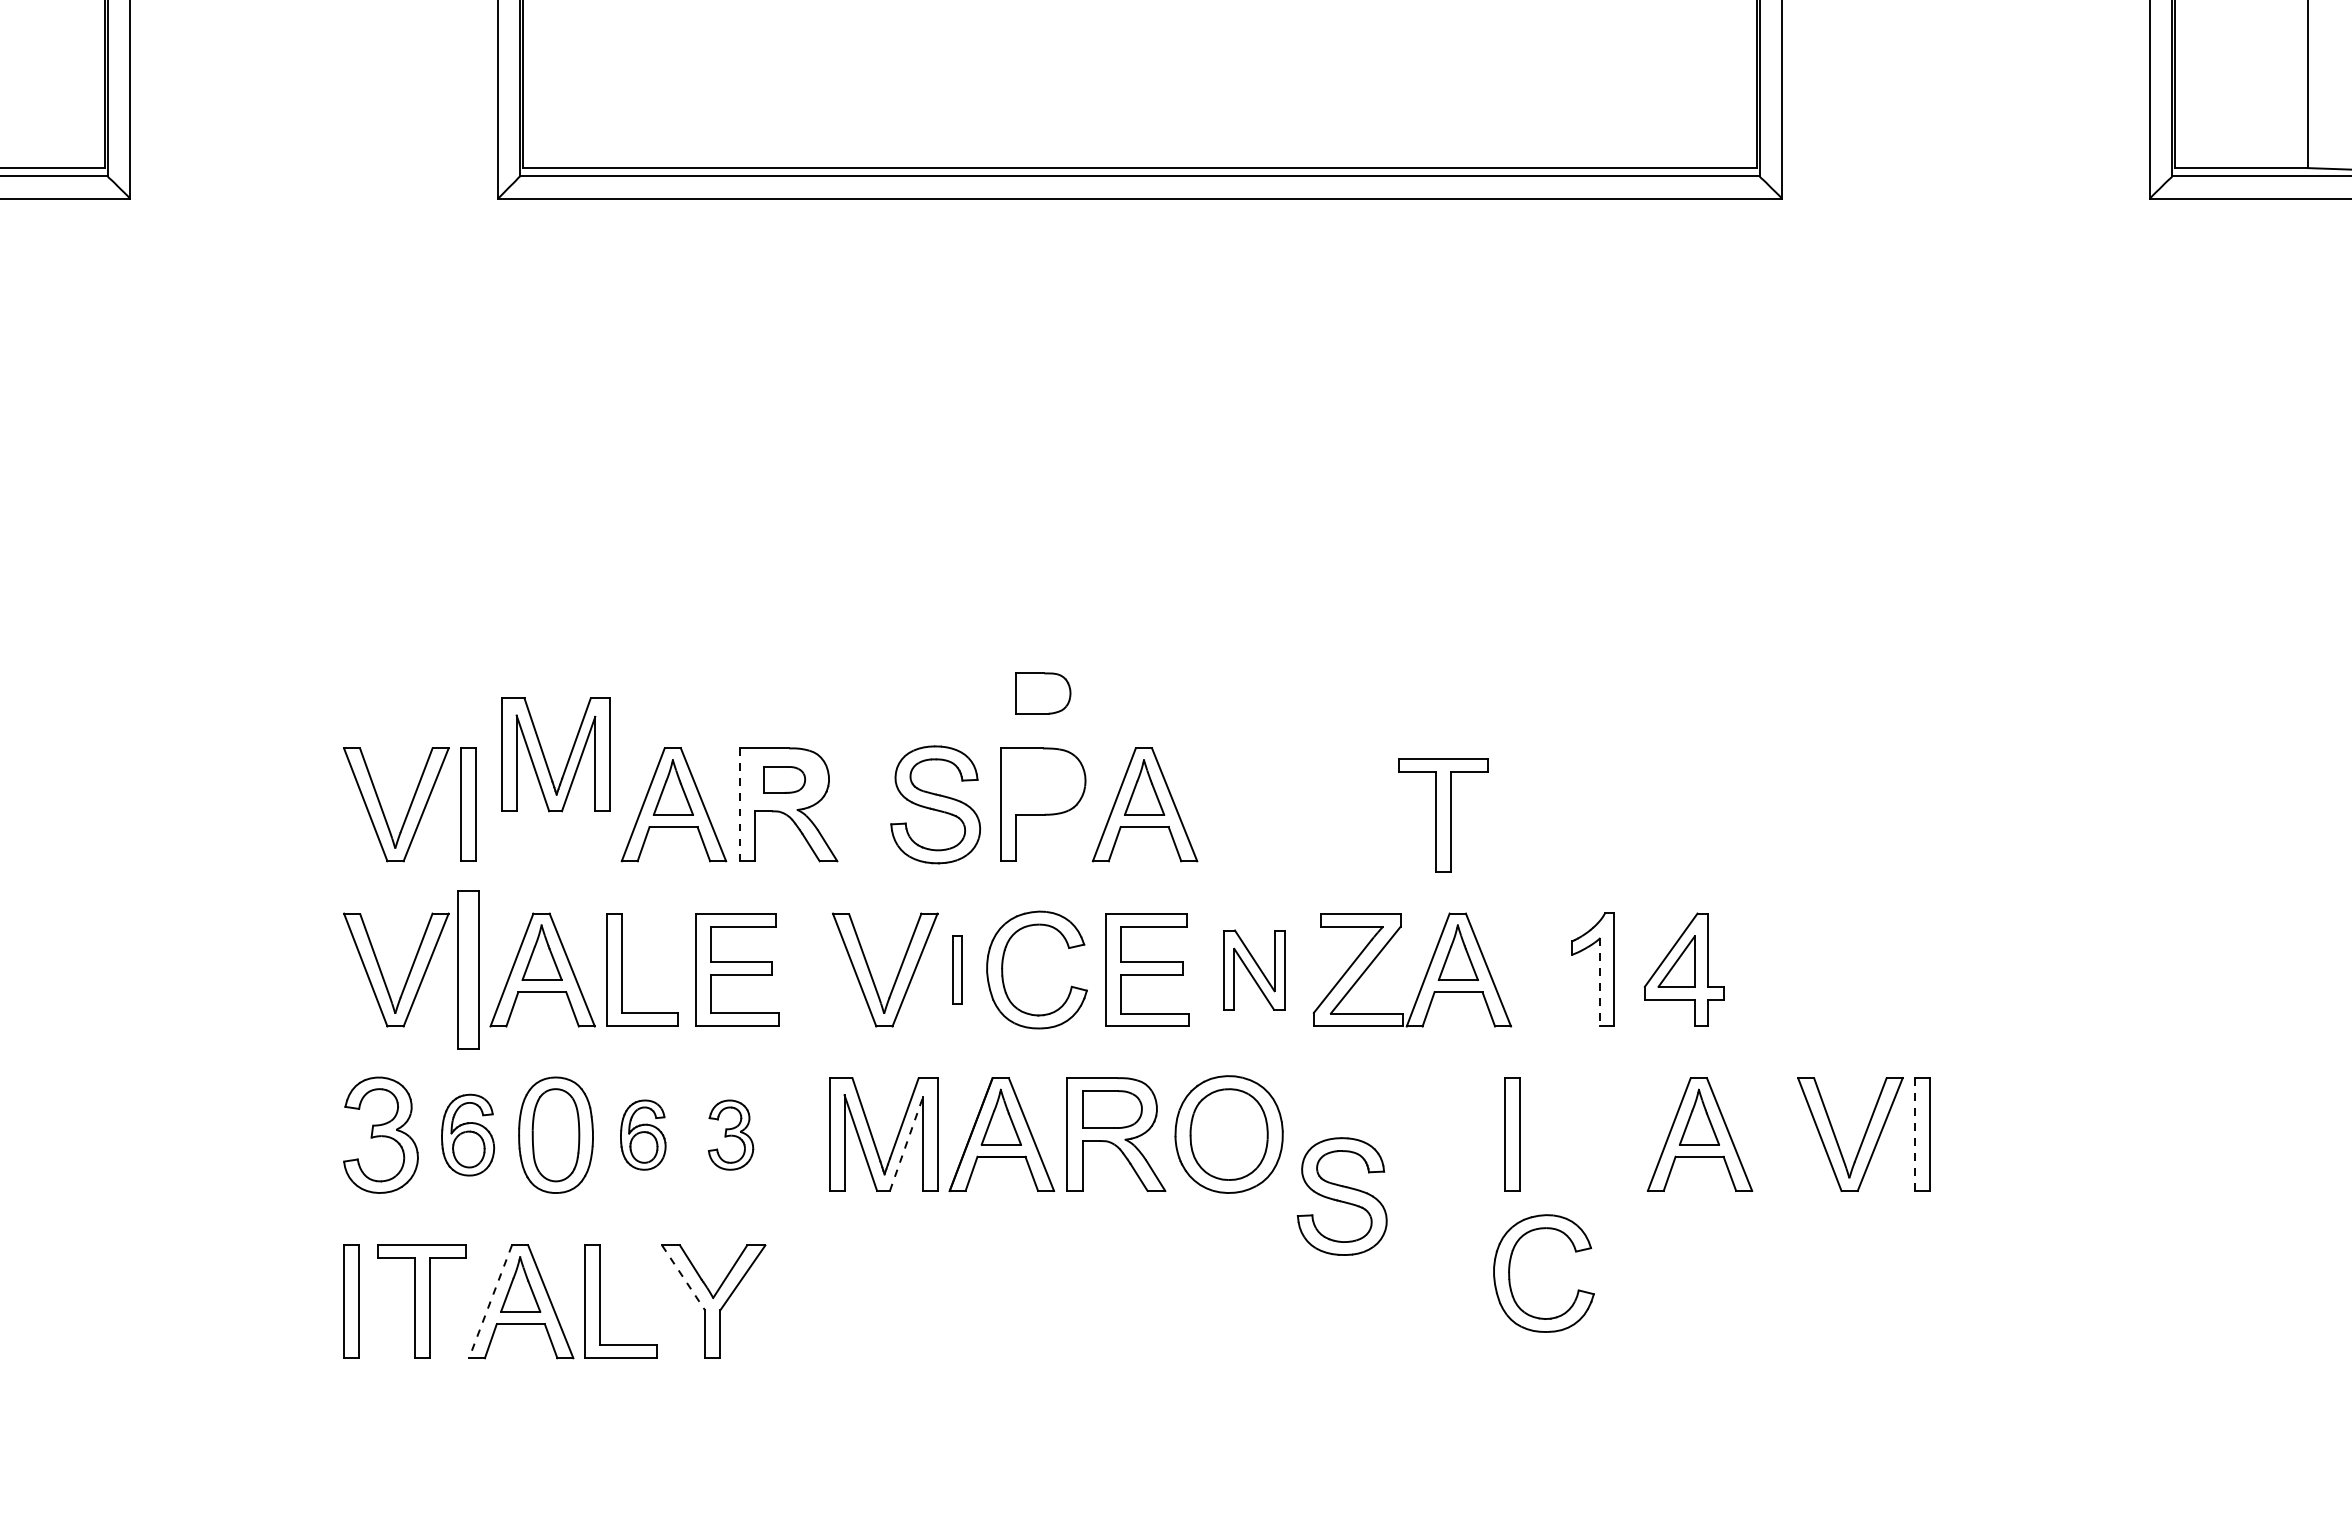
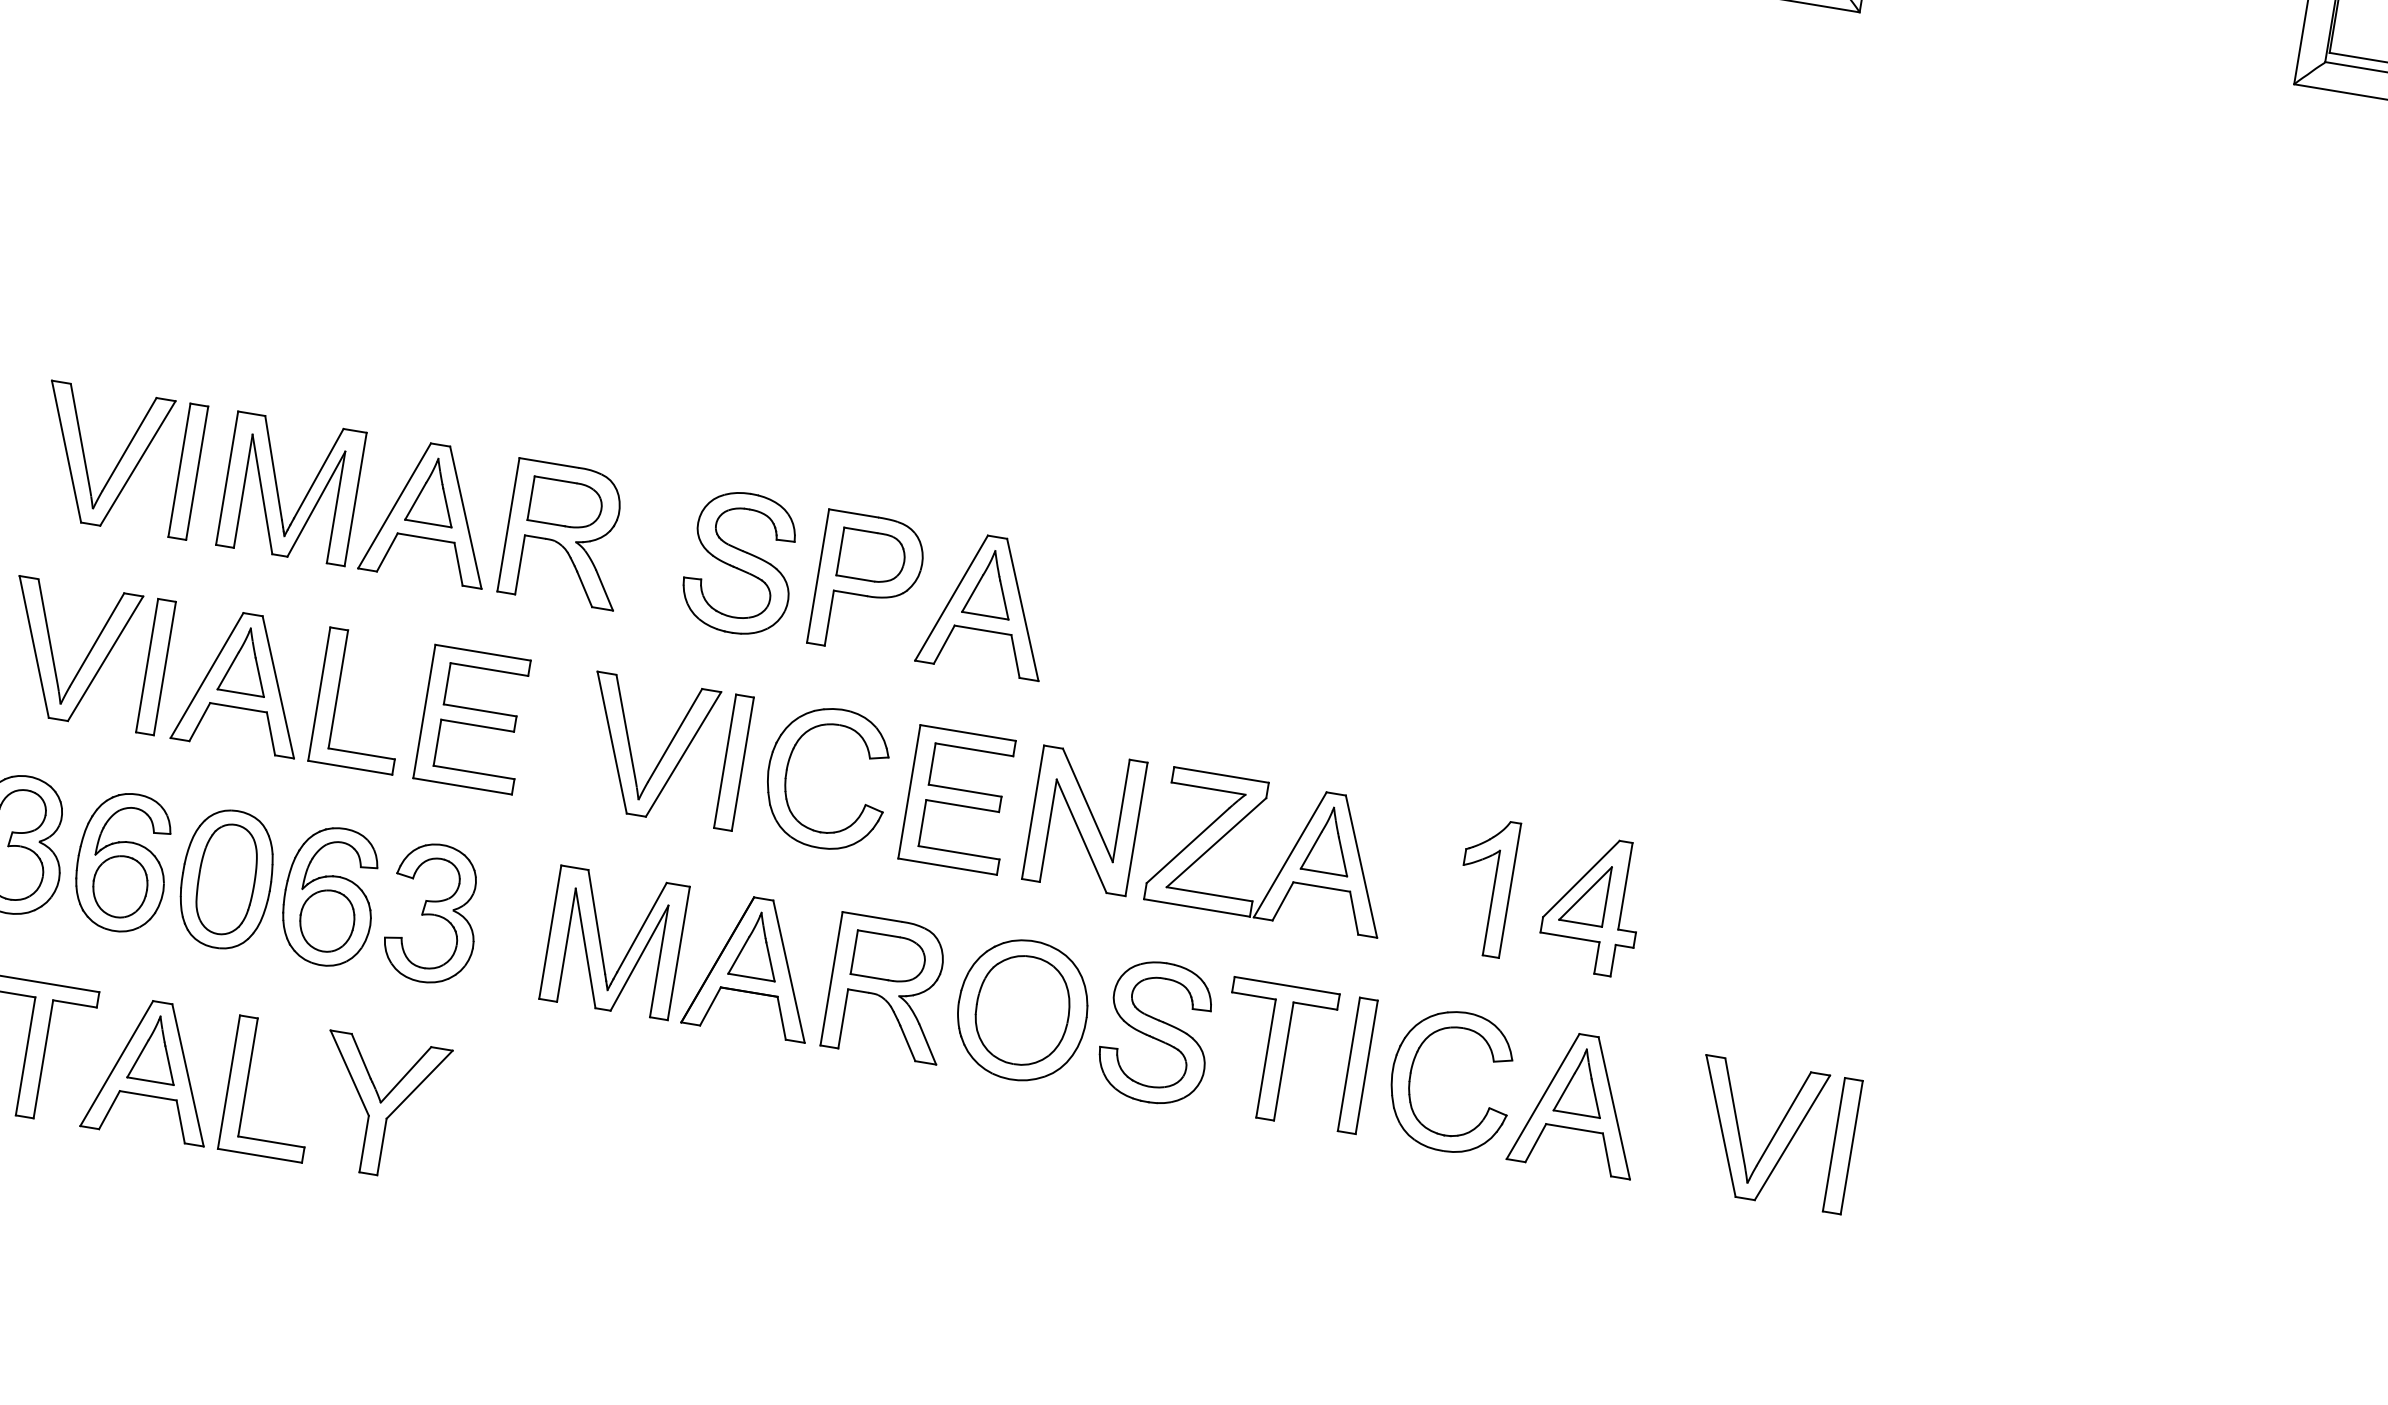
part: (1043, 693) -> (872, 556), moved
part: (545, 757) -> (278, 489), moved
part: (784, 779) -> (566, 503), size x1.43
line: (739, 805) -> (508, 525), dashed -> solid
part: (1443, 815) -> (1276, 1052), moved
part: (468, 969) -> (155, 666), size x0.71
part: (957, 969) -> (733, 762), size x1.67
part: (1254, 969) -> (1084, 820), size x1.43
line: (1600, 982) -> (1491, 903), dashed -> solid
part: (467, 1134) -> (122, 861), size x1.43
part: (643, 1134) -> (330, 895), size x1.67
part: (730, 1134) -> (433, 912), size x1.67
line: (1915, 1135) -> (1833, 1145), dashed -> solid
line: (906, 1143) -> (639, 957), dashed -> solid
part: (1341, 1196) -> (1155, 1032), moved
part: (1510, 1275) -> (1411, 1077), moved
line: (683, 1278) -> (349, 1073), dashed -> solid
line: (490, 1302) -> (116, 1064), dashed -> solid

